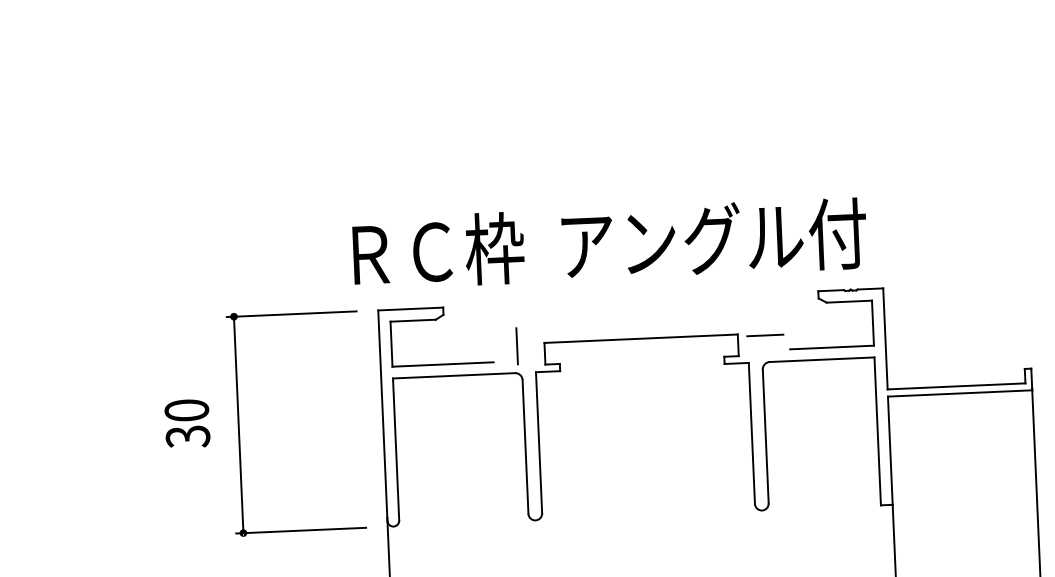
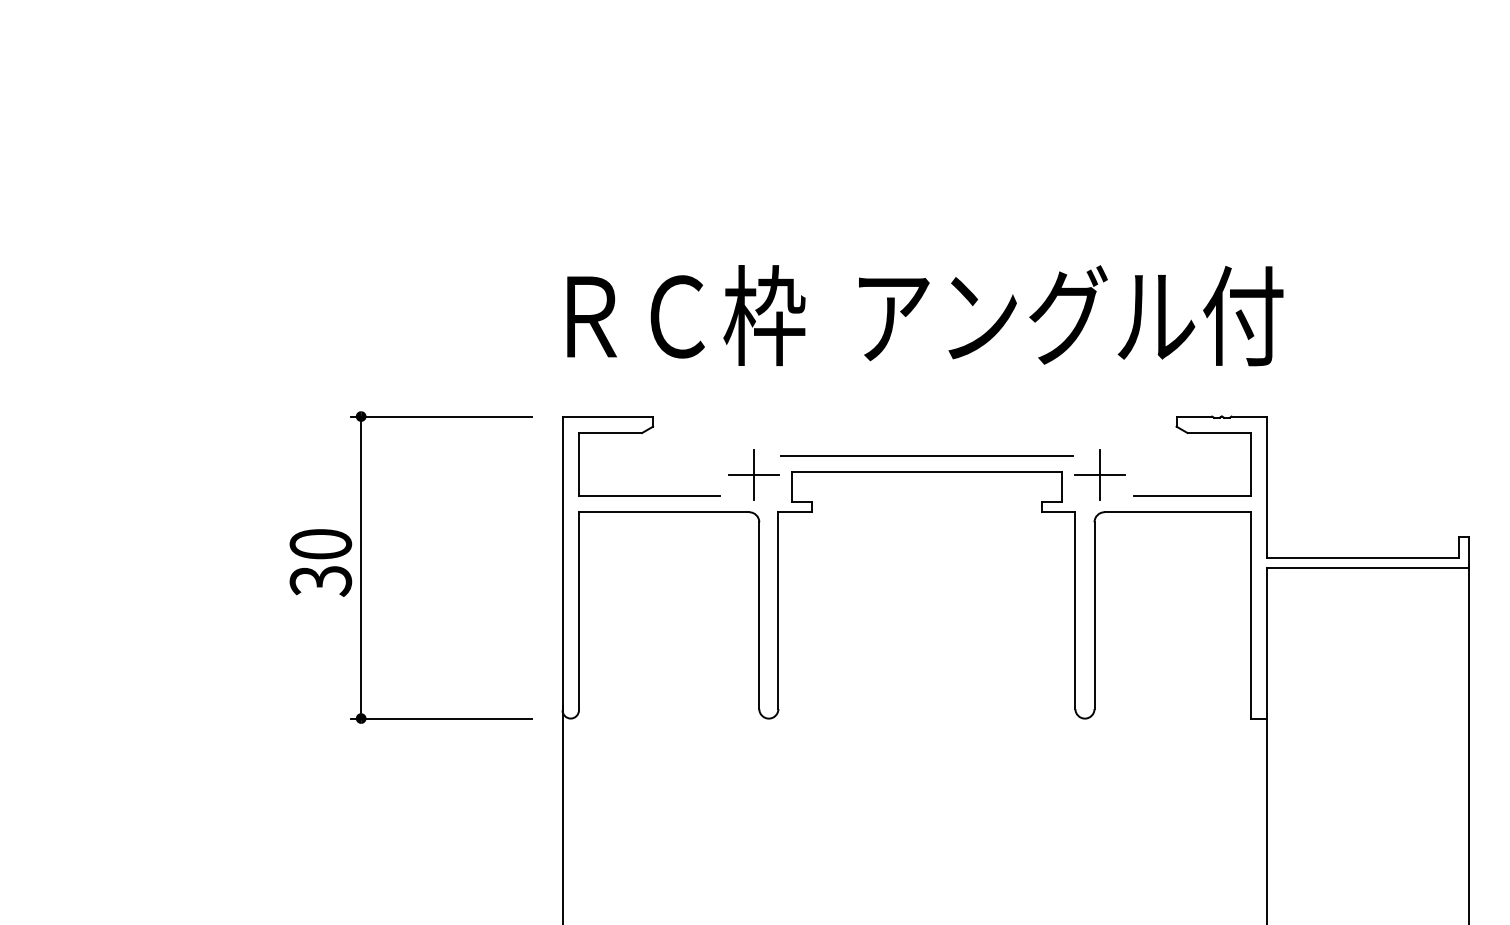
text: (610, 243) -> (925, 315), moved
line: (640, 326) -> (926, 455), added
line: (765, 335) -> (1100, 474), added
line: (516, 346) -> (753, 475), added
text: (187, 423) -> (320, 562), moved

